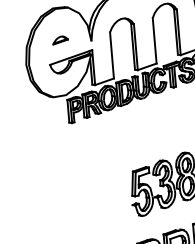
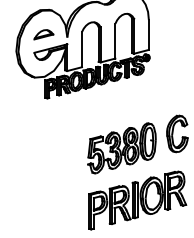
part: (59, 39) -> (43, 34), size x1.67

